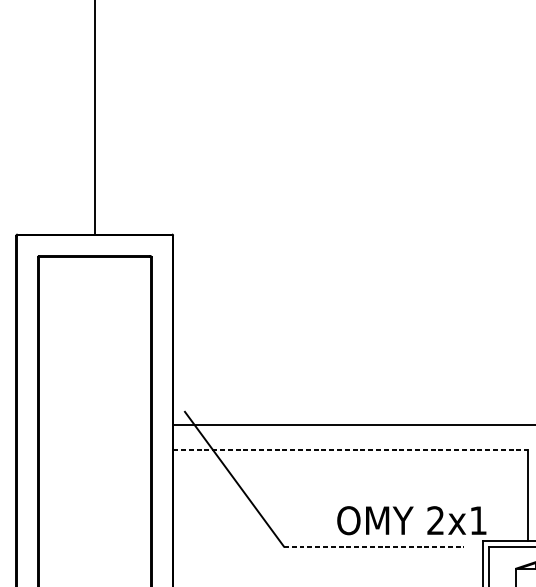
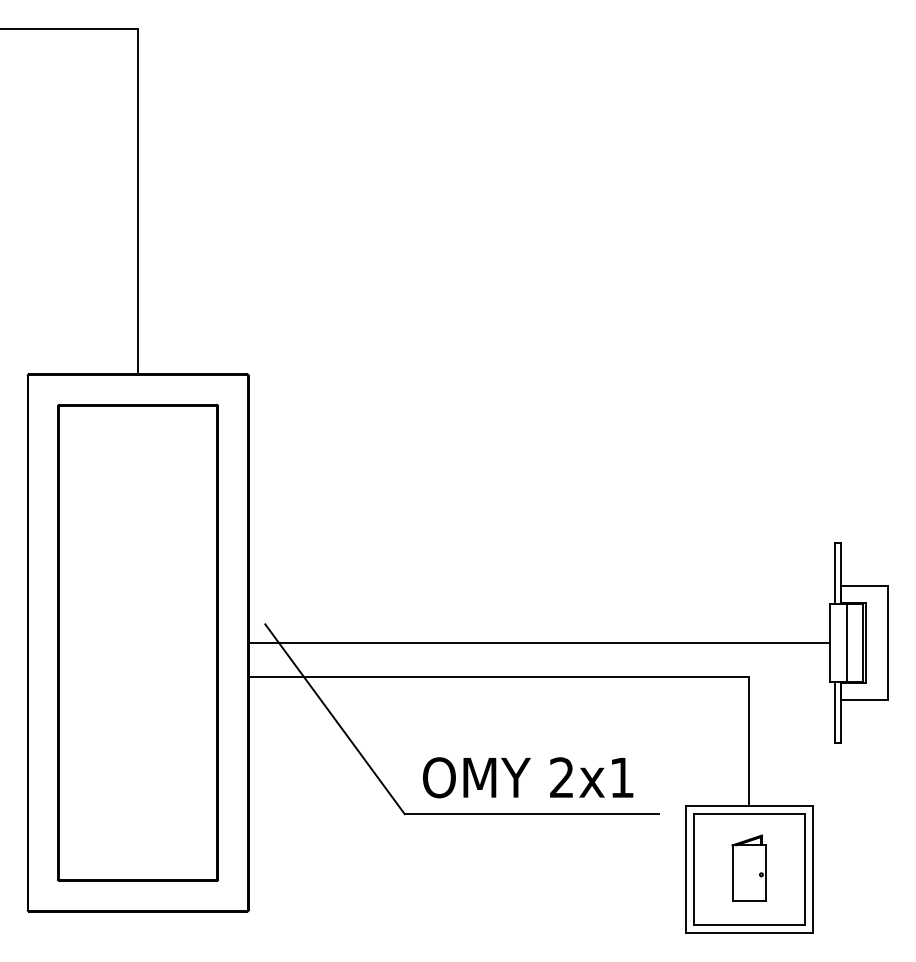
line: (351, 449) -> (499, 677), dashed -> solid
text: (412, 520) -> (528, 777), moved
line: (374, 546) -> (532, 814), dashed -> solid

